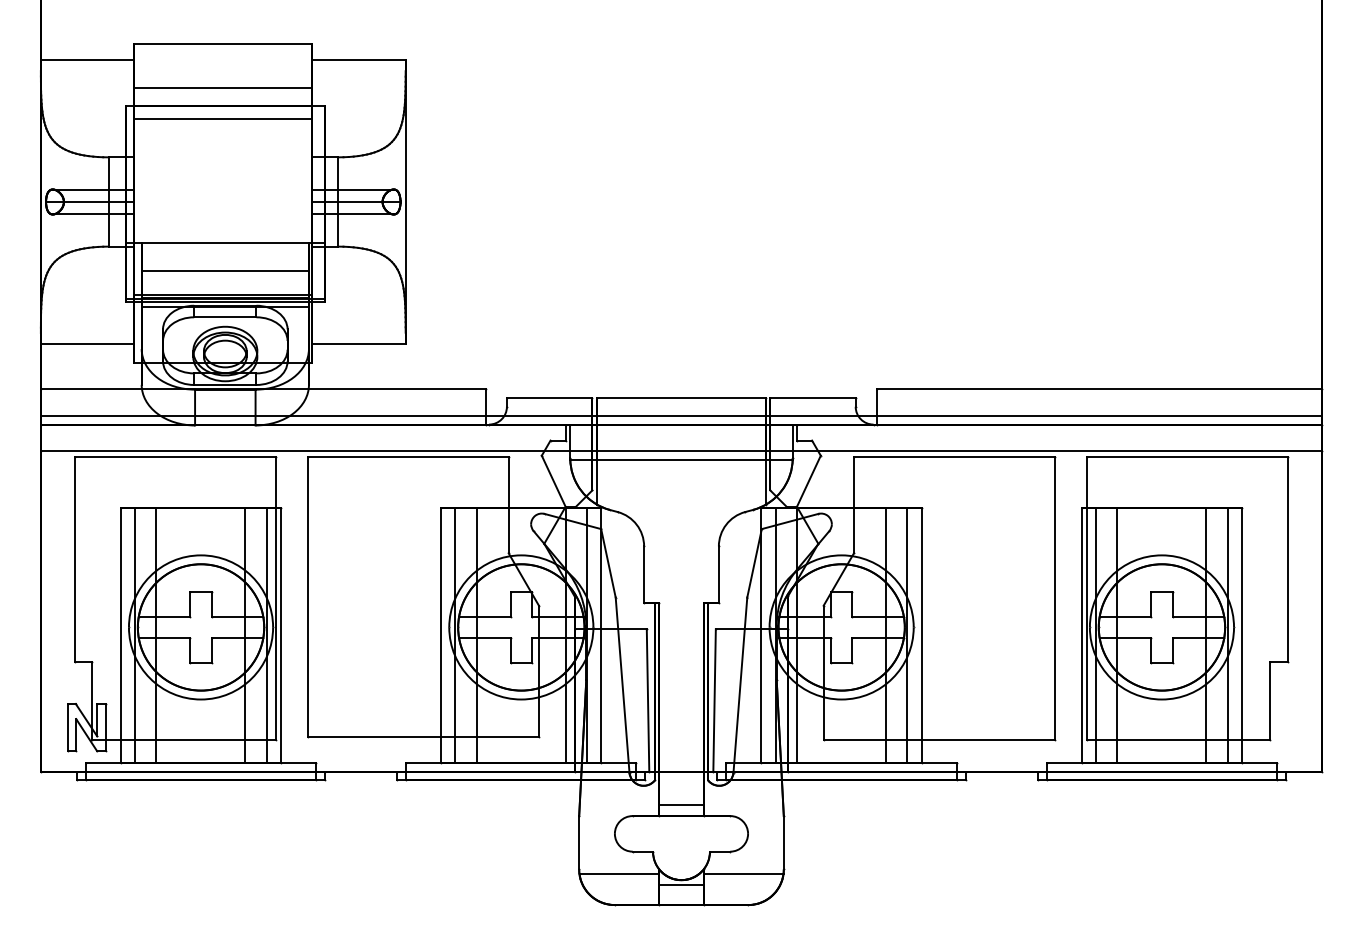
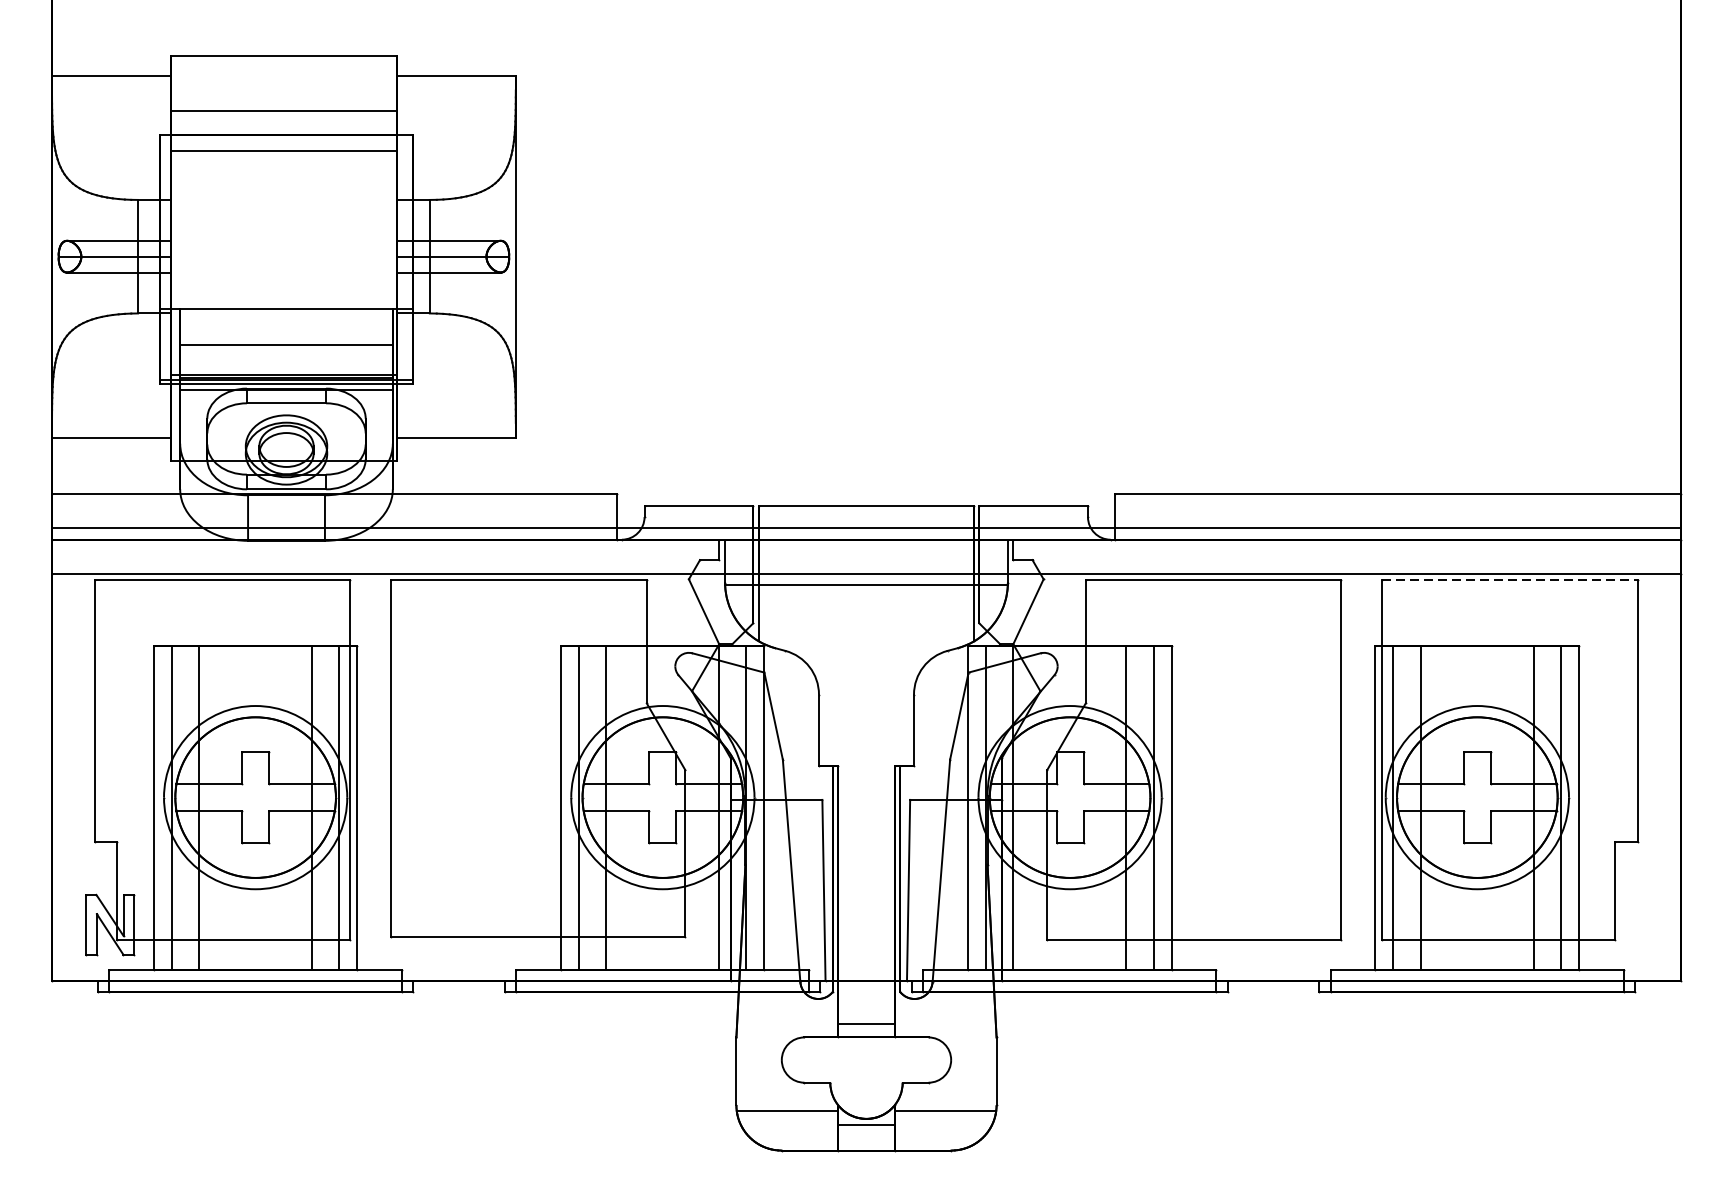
line: (1187, 456) -> (1509, 580), solid -> dashed

